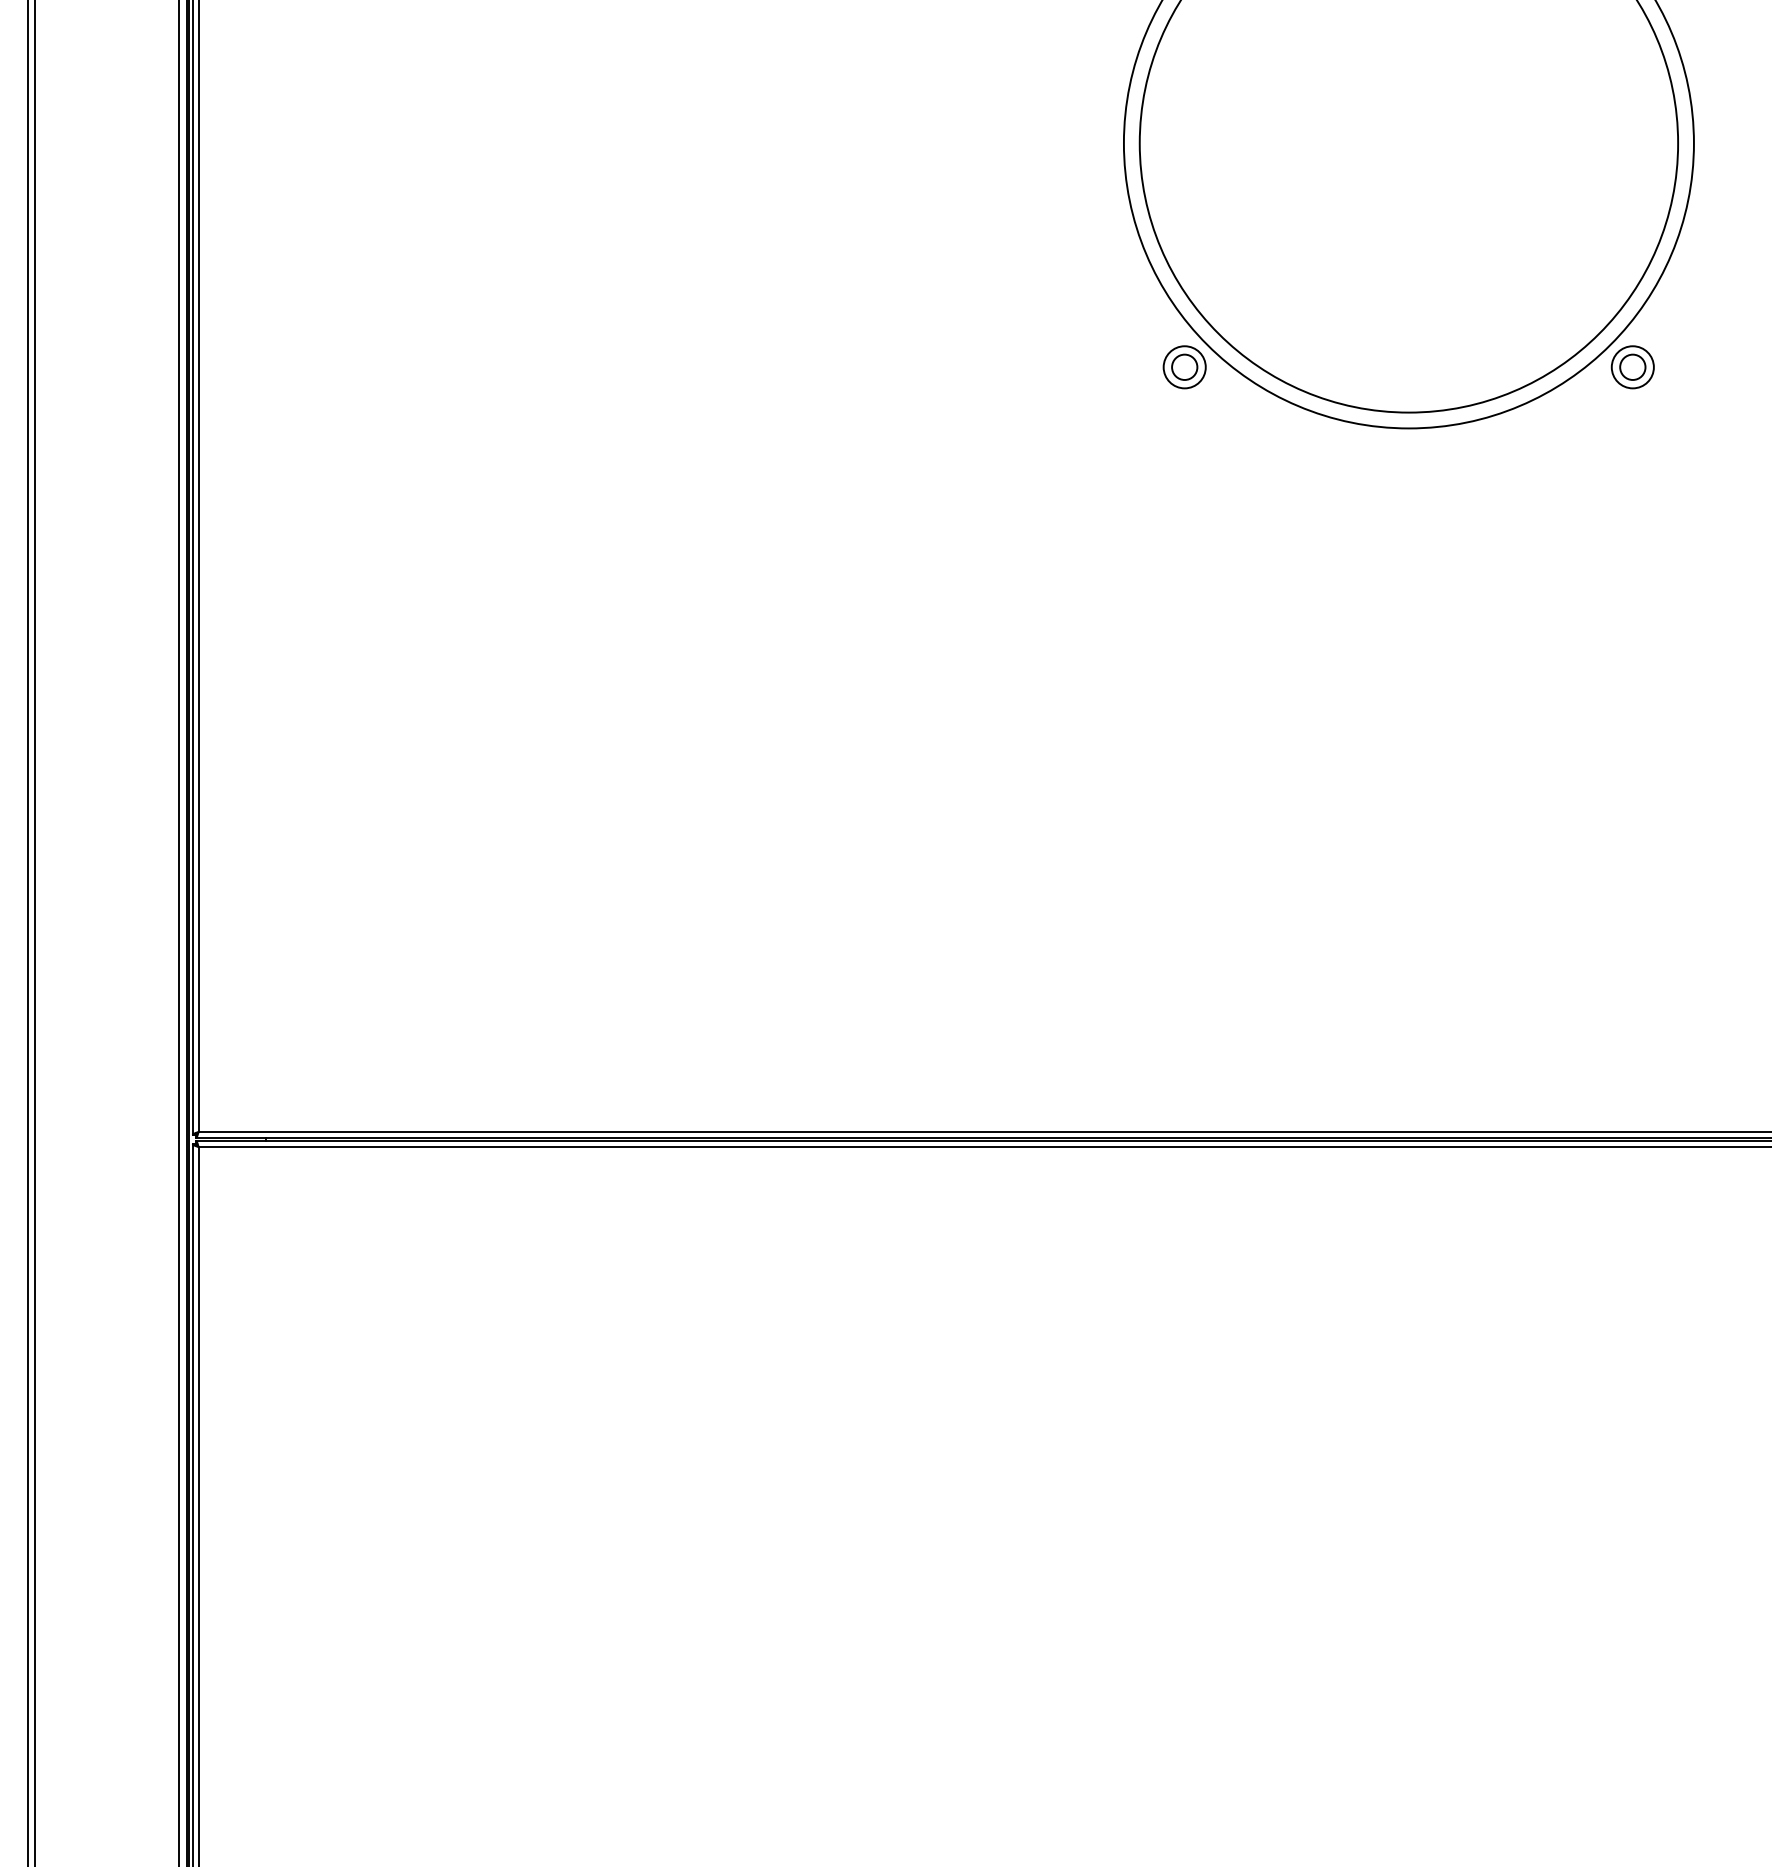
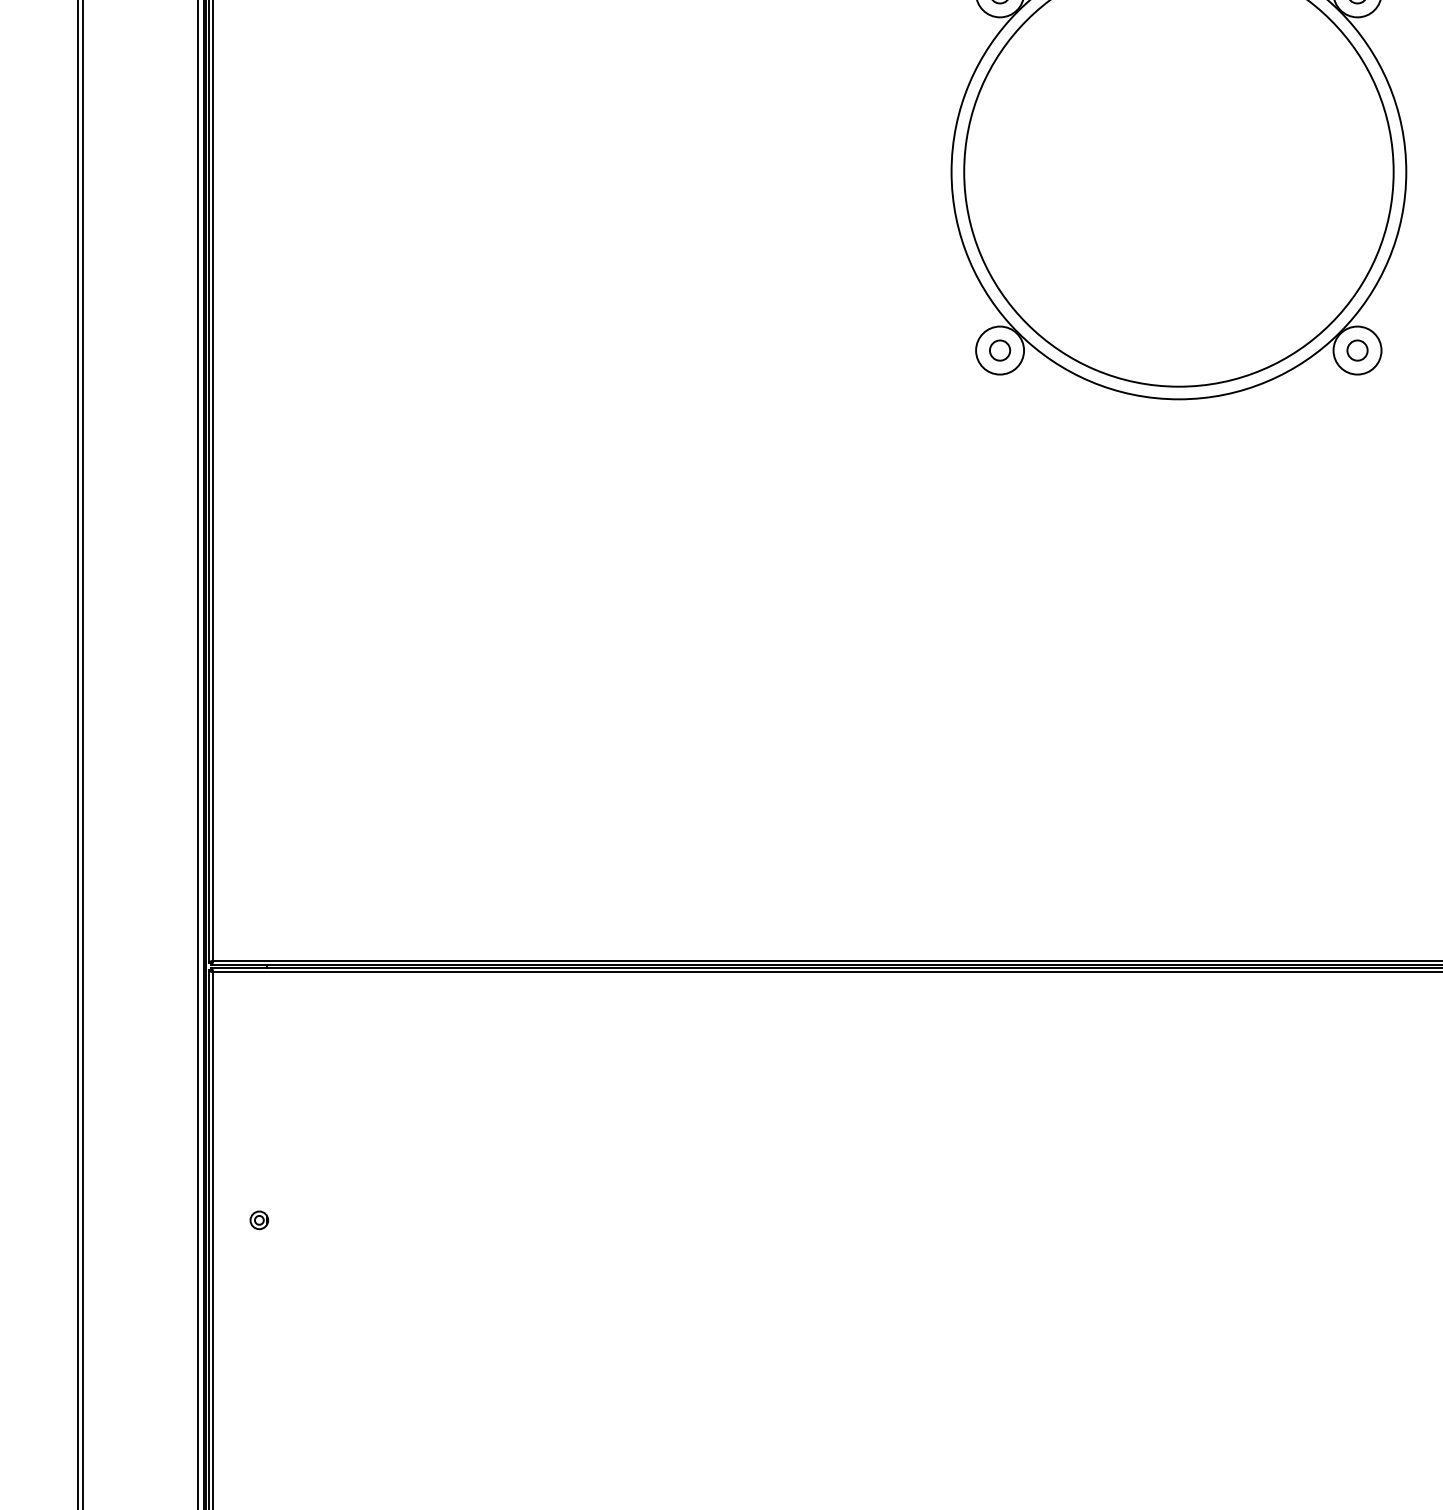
circle: (1185, 367) -> (1000, 350), size x1.43
circle: (1632, 367) -> (1357, 350), size x1.43
part: (256, 1457) -> (259, 1220), added

